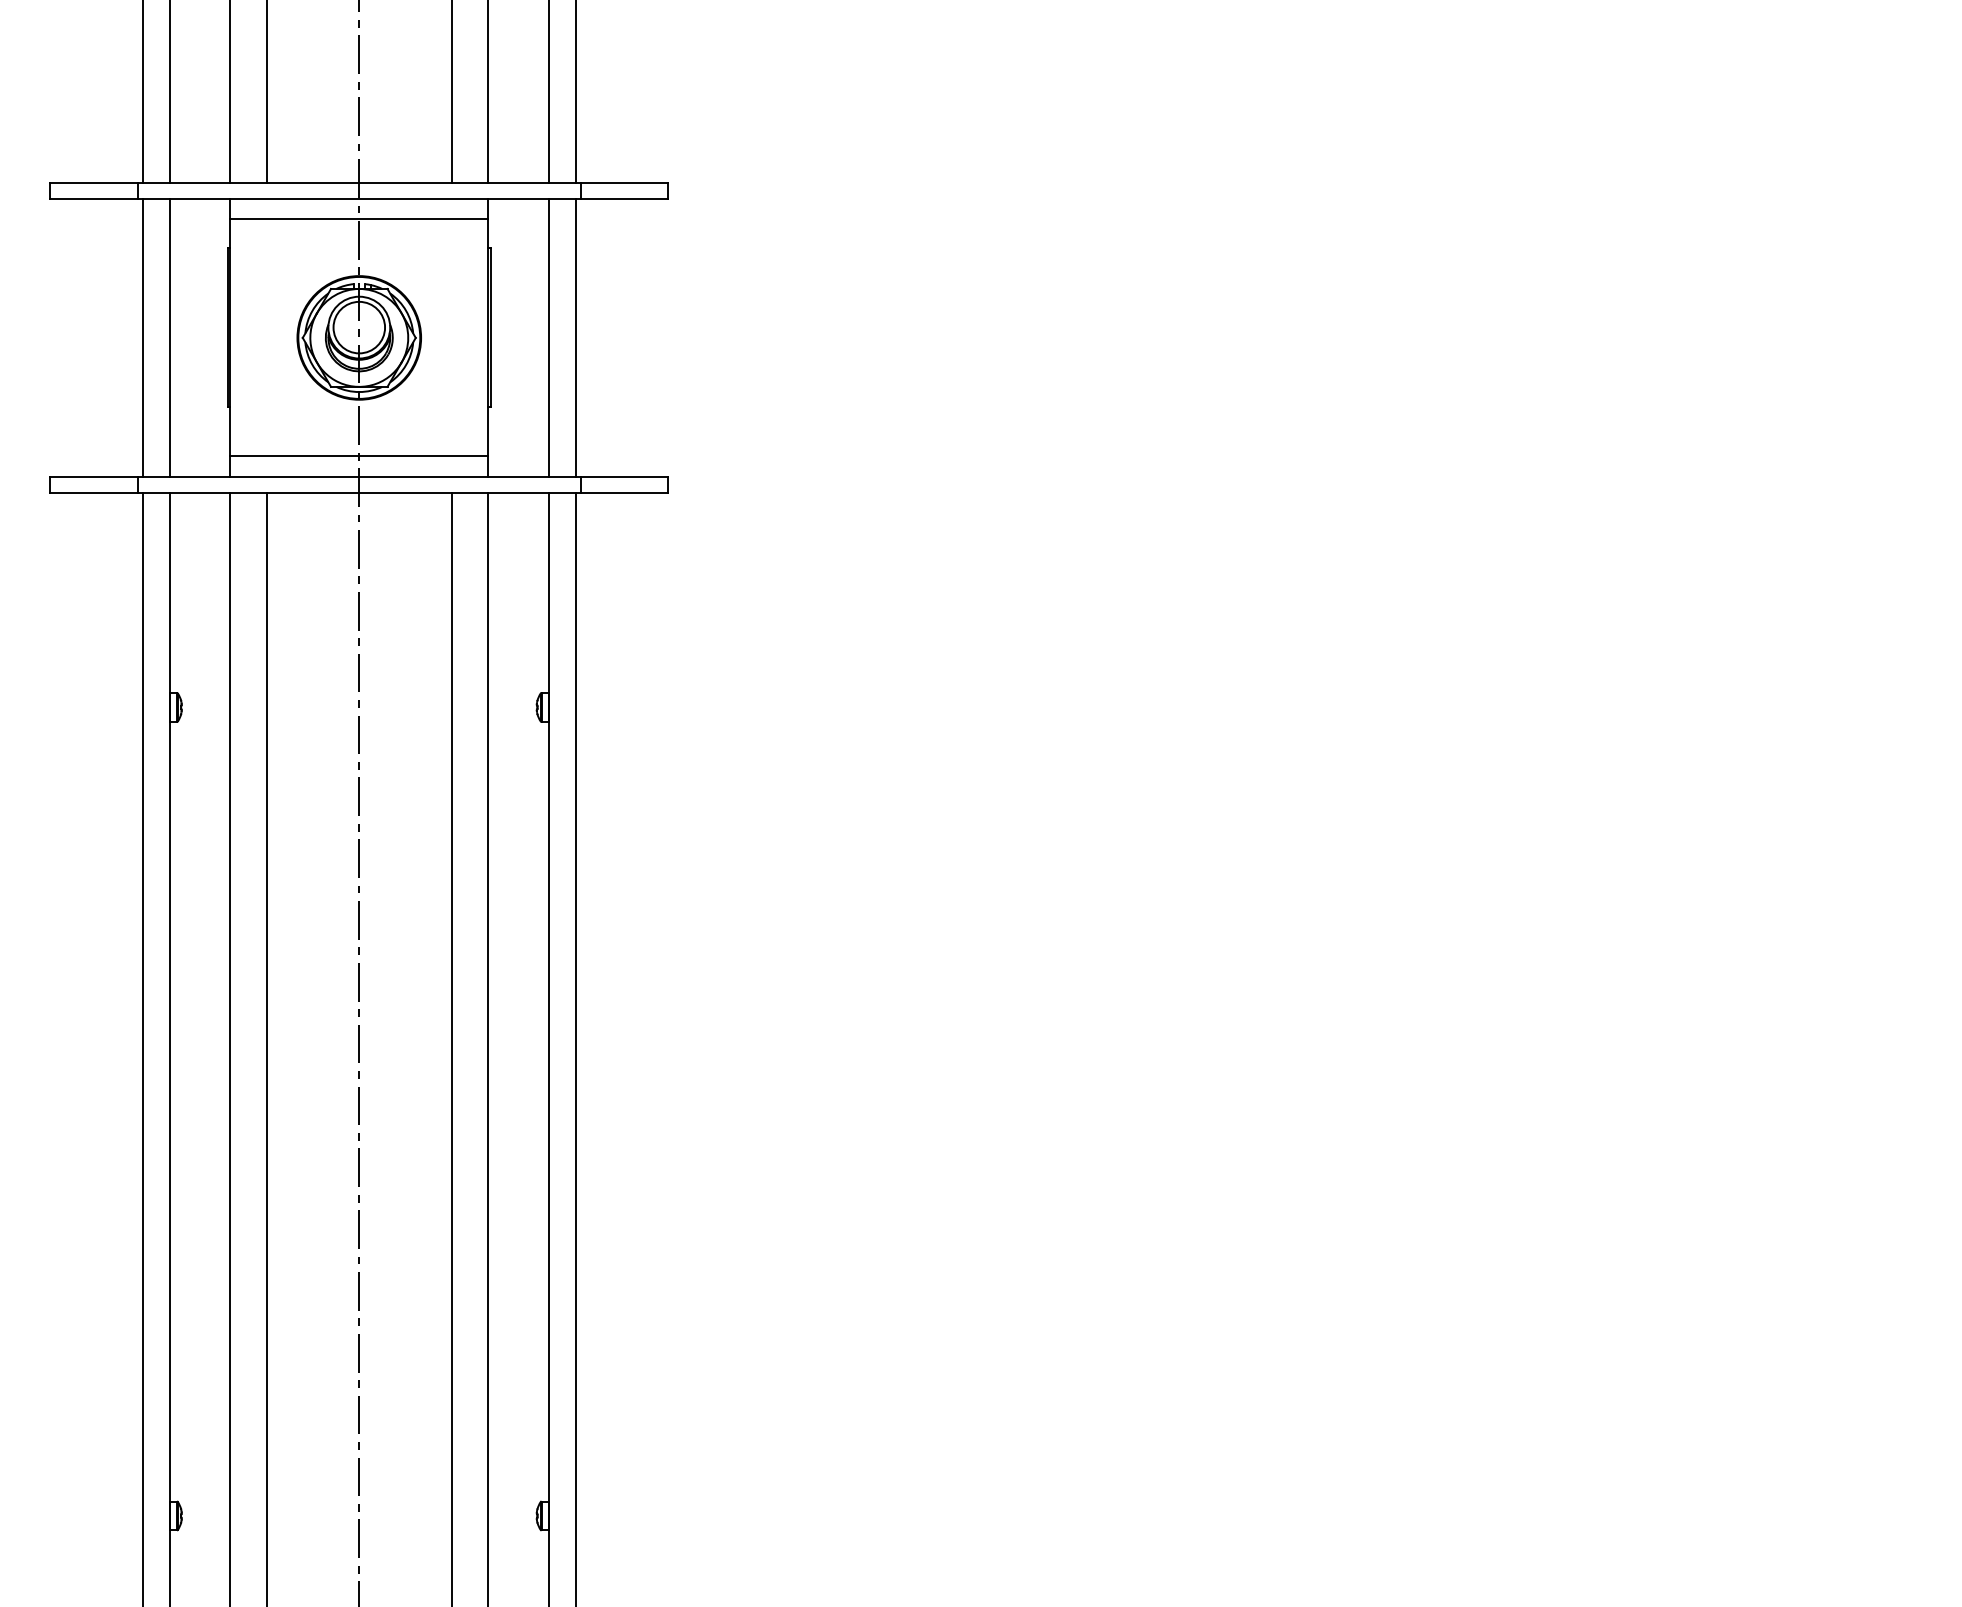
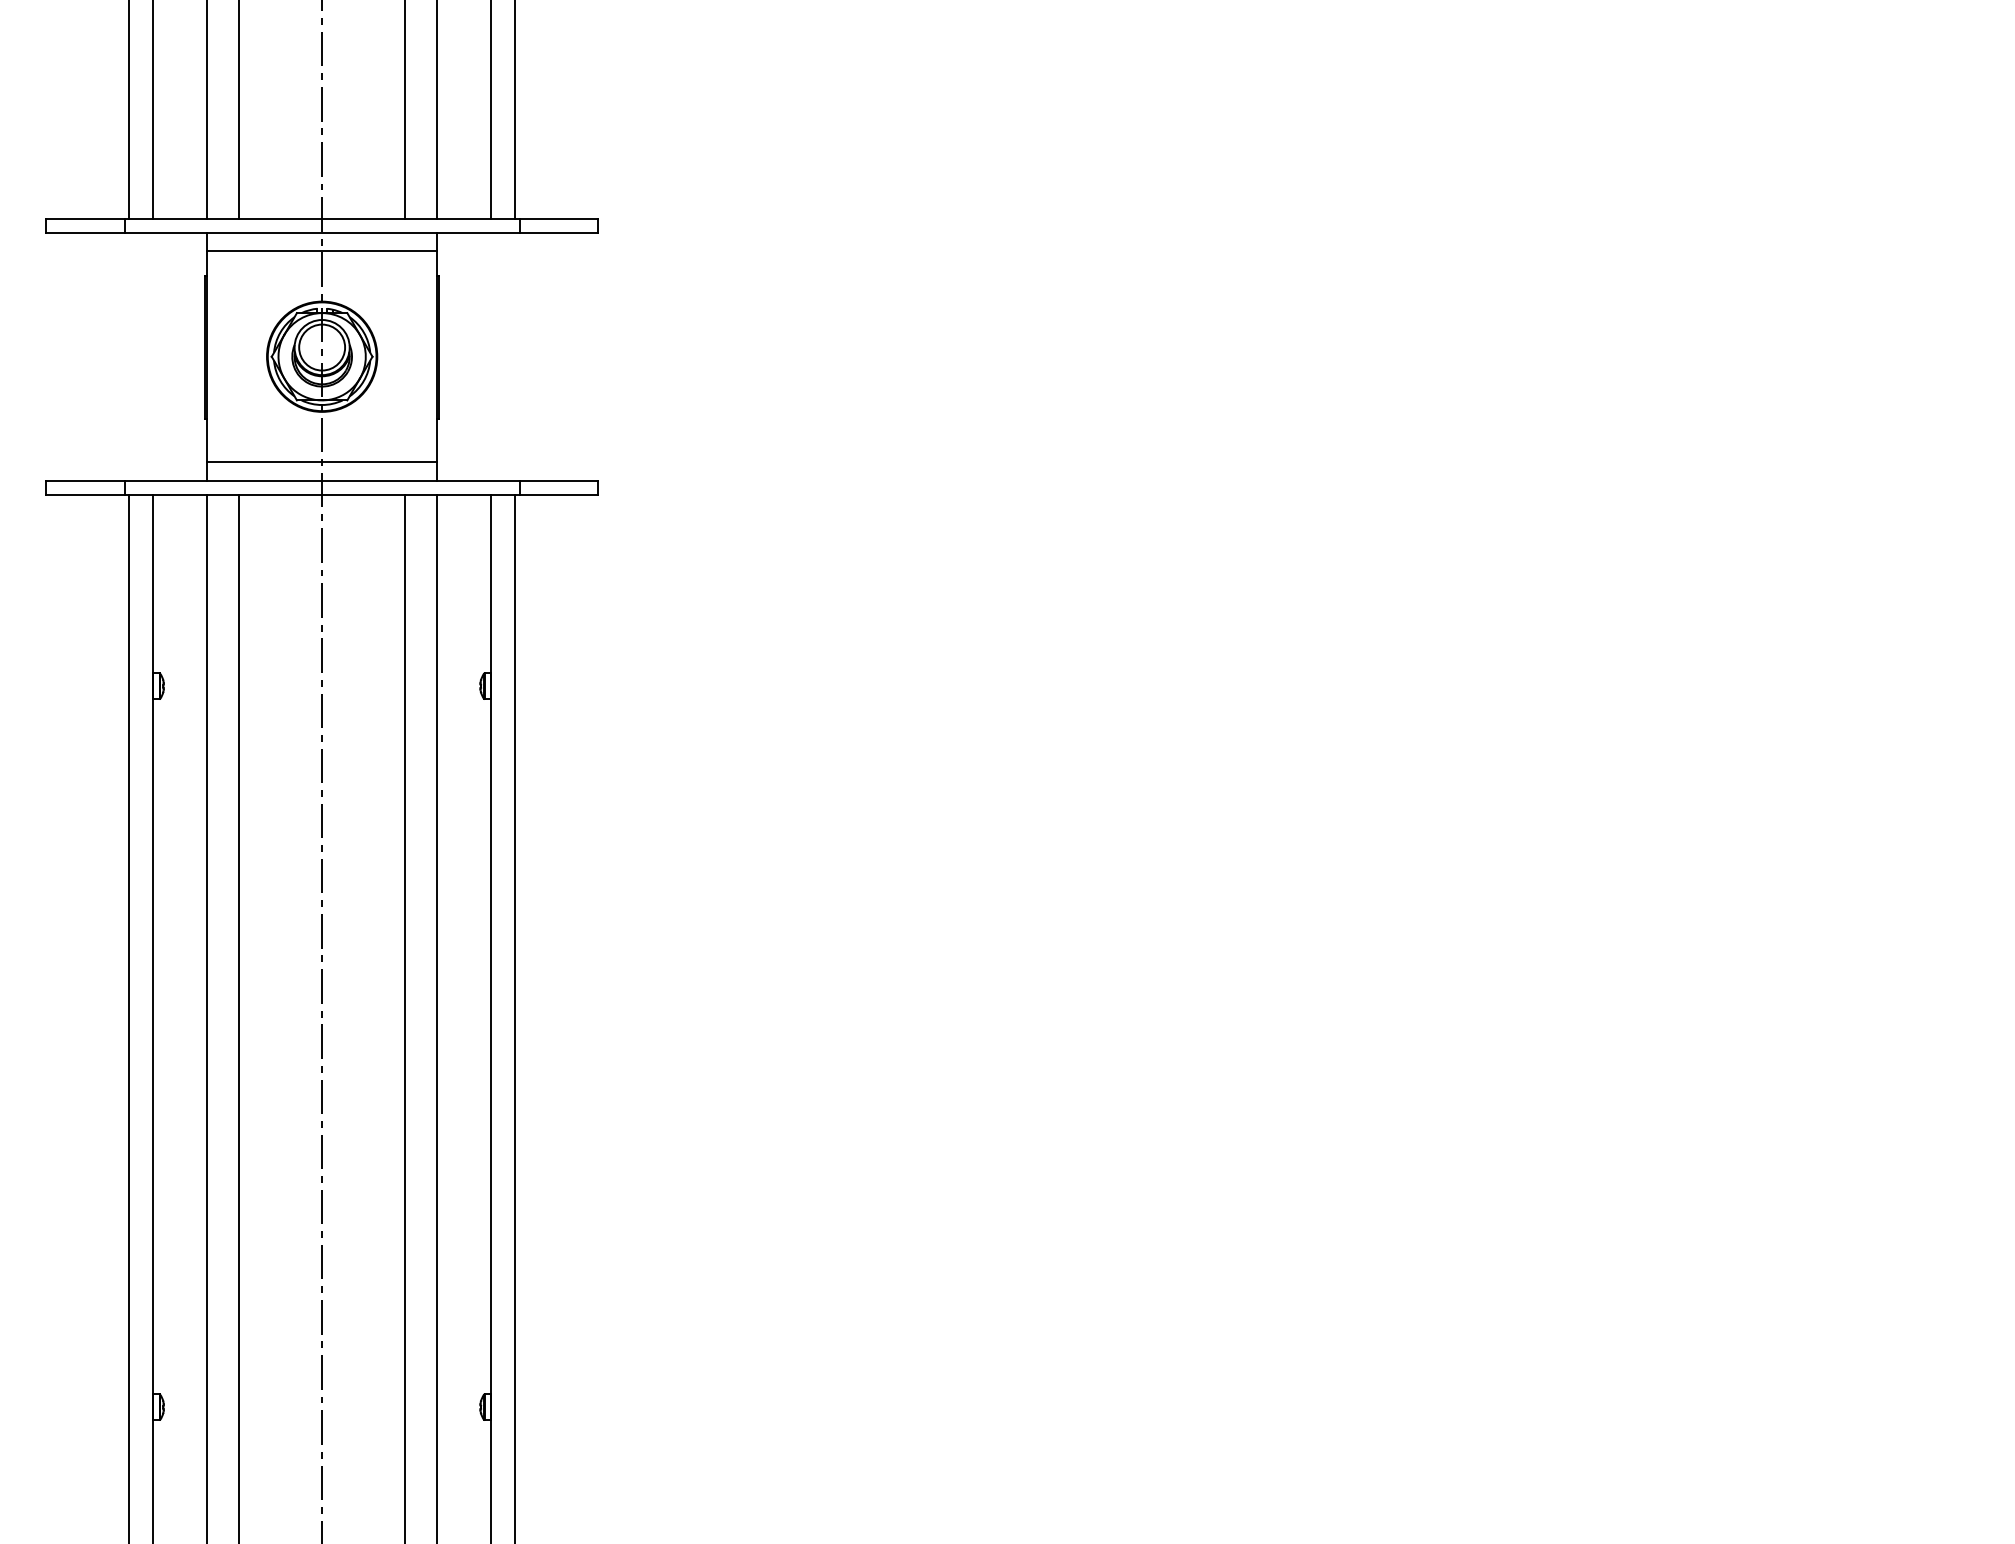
line: (143, 337) -> (129, 356), removed
line: (170, 337) -> (153, 356), removed
line: (549, 337) -> (491, 356), removed
line: (576, 337) -> (515, 356), removed

